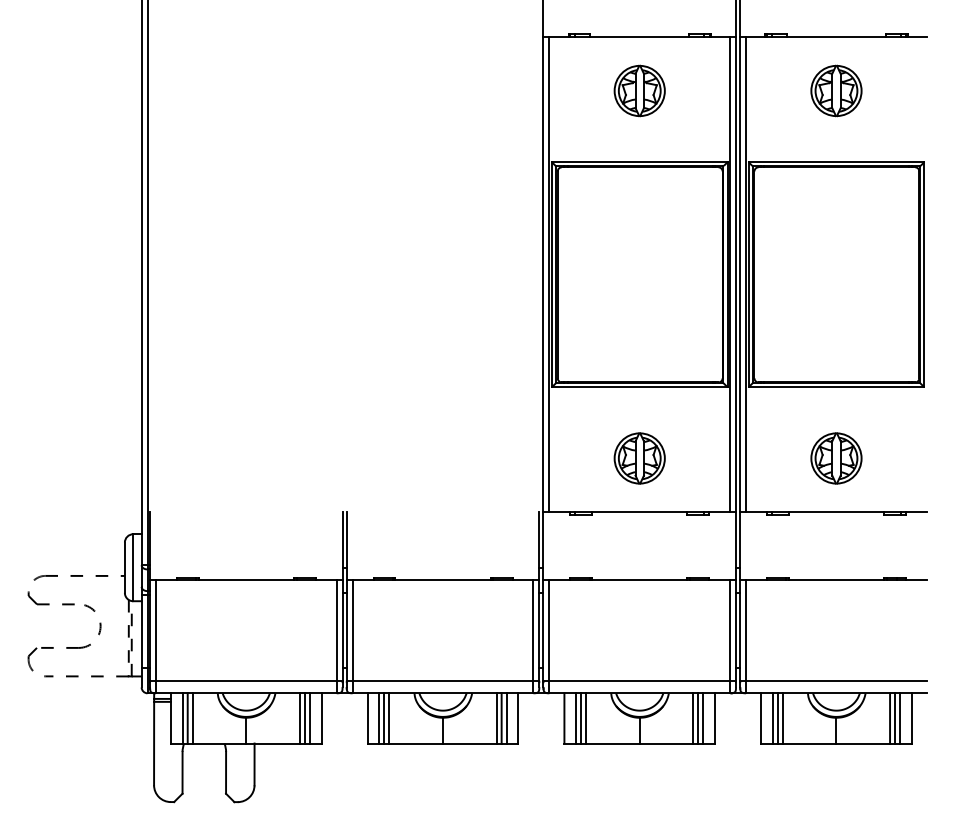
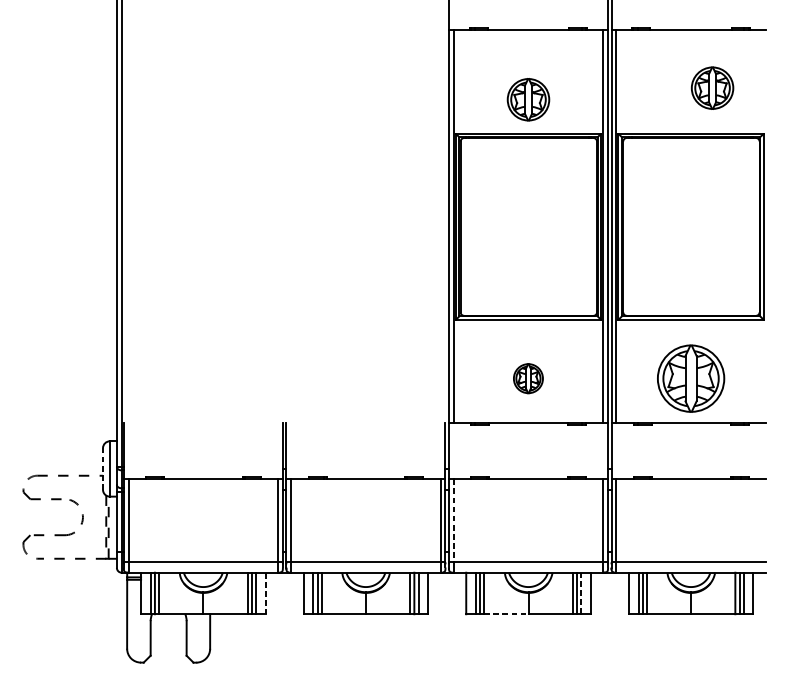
part: (639, 90) -> (528, 99), moved
part: (836, 90) -> (712, 87), moved
part: (639, 458) -> (528, 378), size x0.7
part: (836, 458) -> (691, 378), size x1.6
line: (124, 567) -> (102, 468), solid -> dashed
line: (549, 631) -> (453, 521), solid -> dashed
line: (703, 717) -> (581, 592), solid -> dashed
line: (321, 718) -> (265, 593), solid -> dashed
line: (612, 743) -> (505, 614), solid -> dashed

